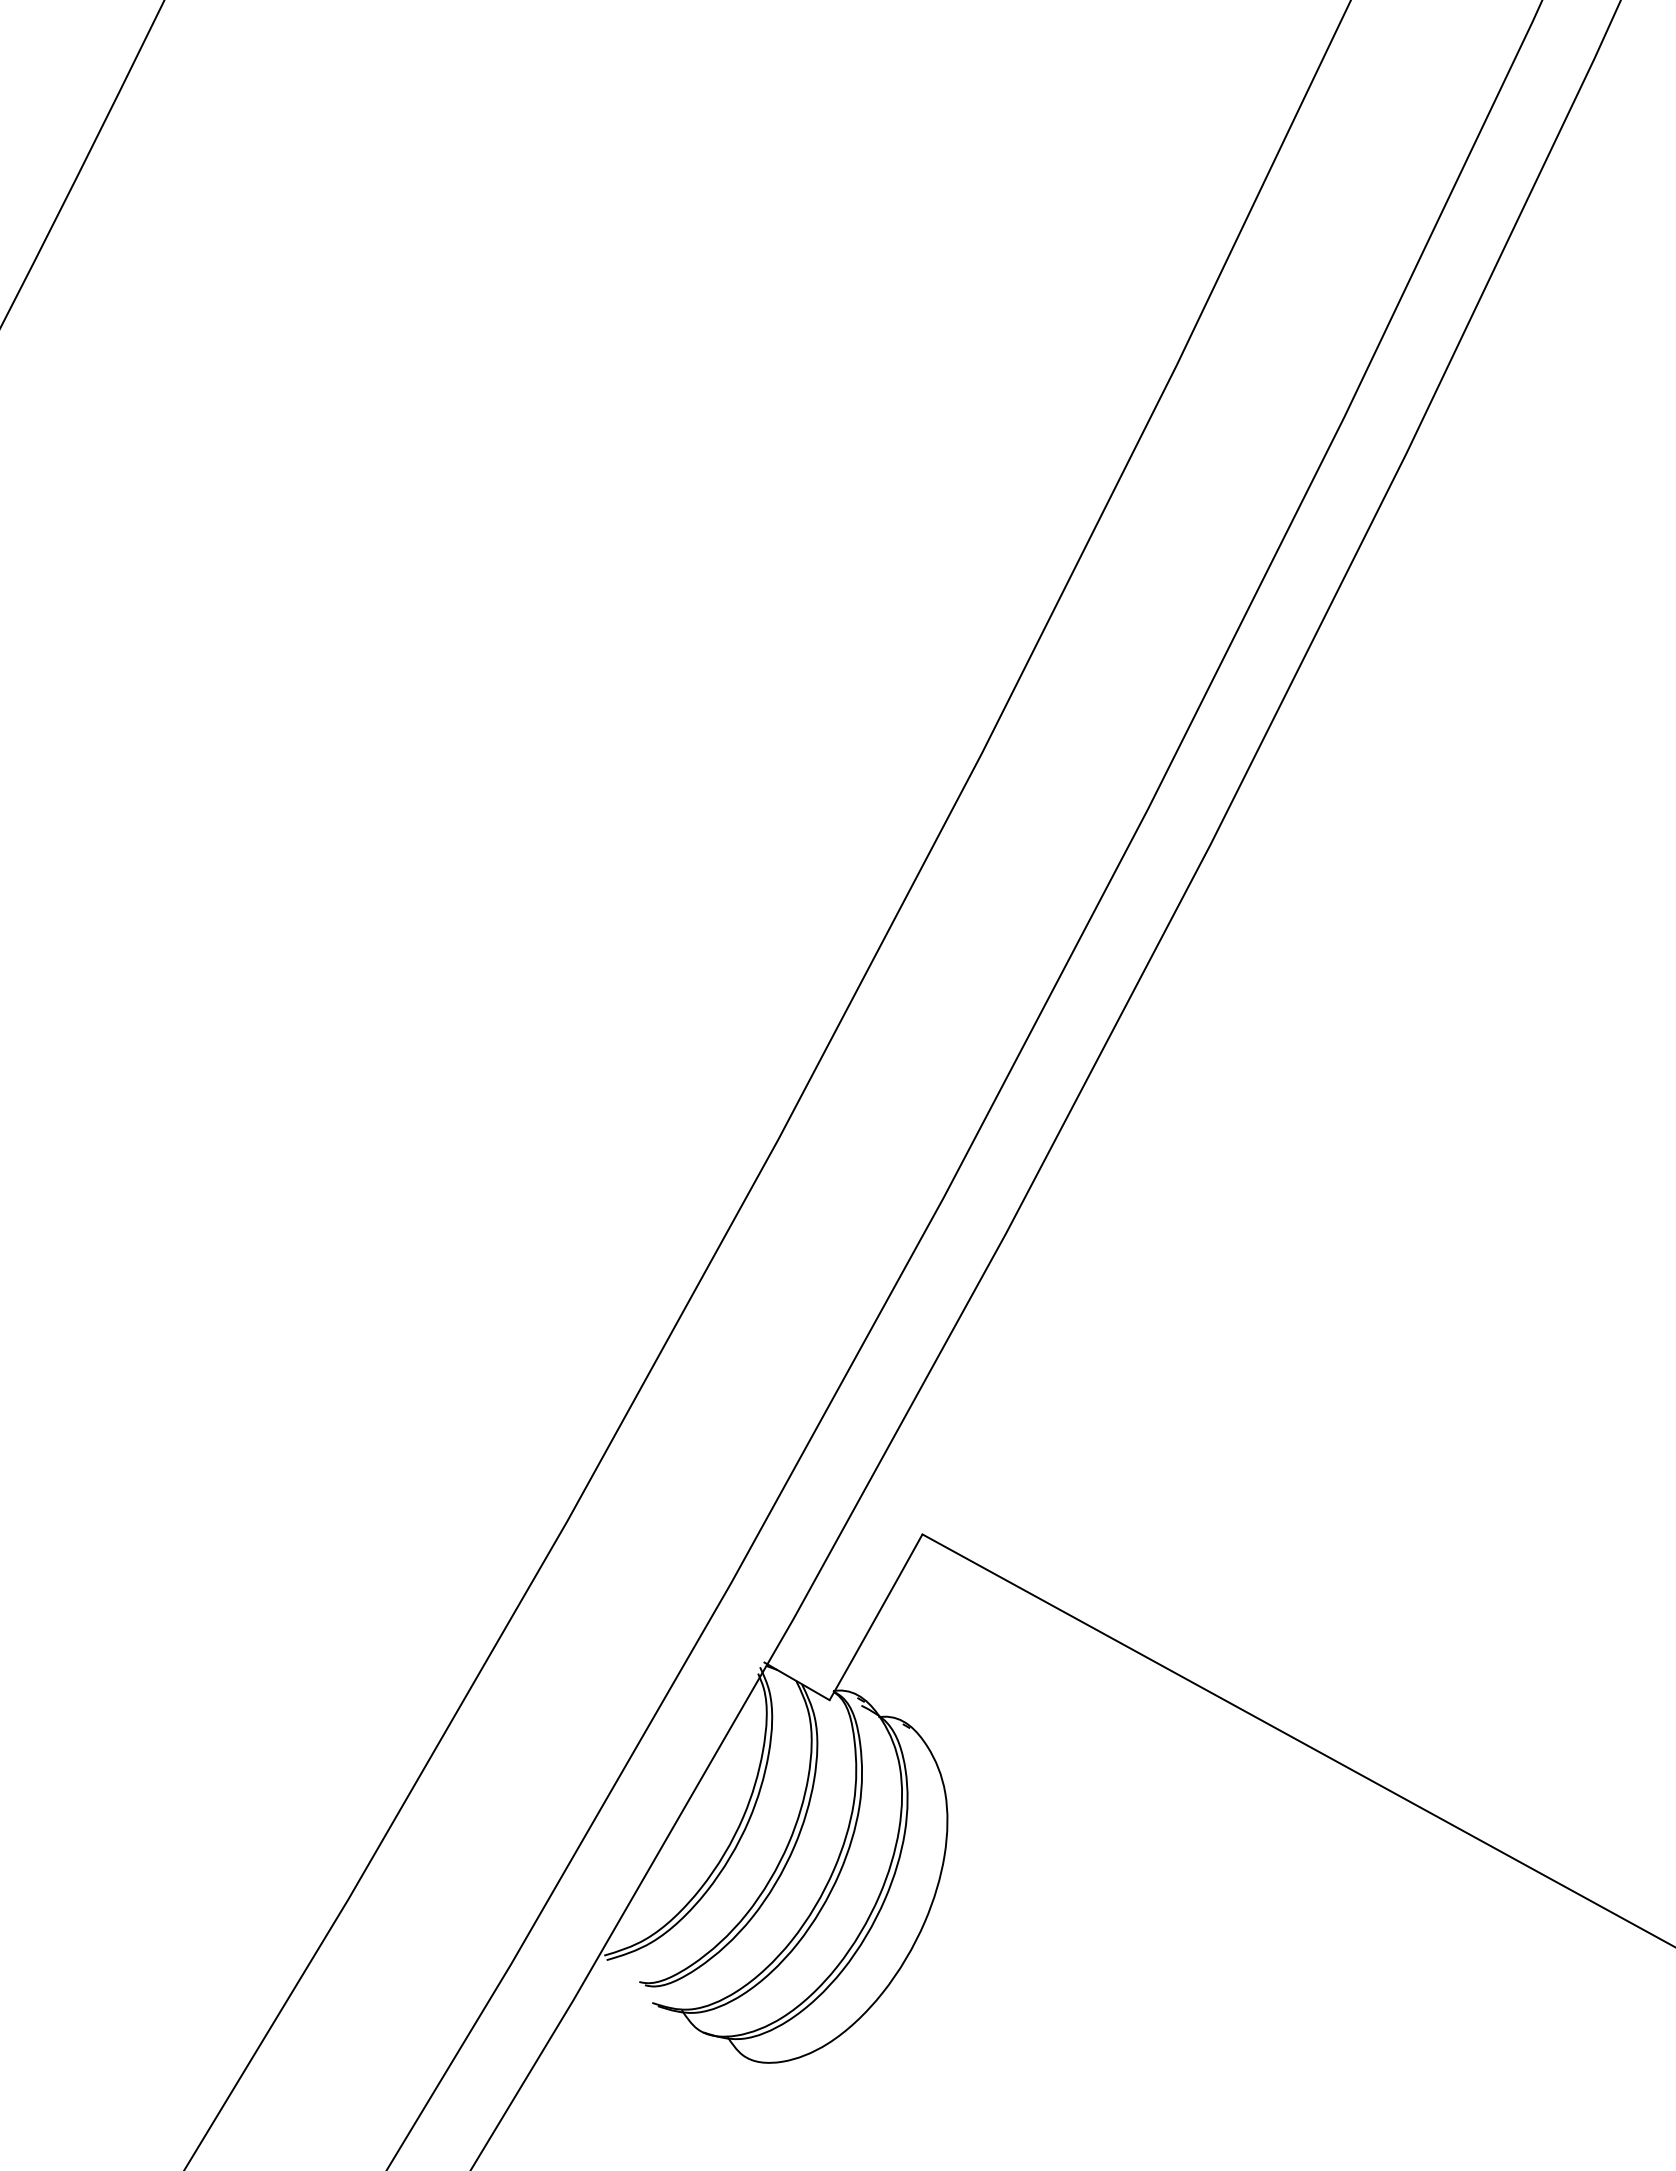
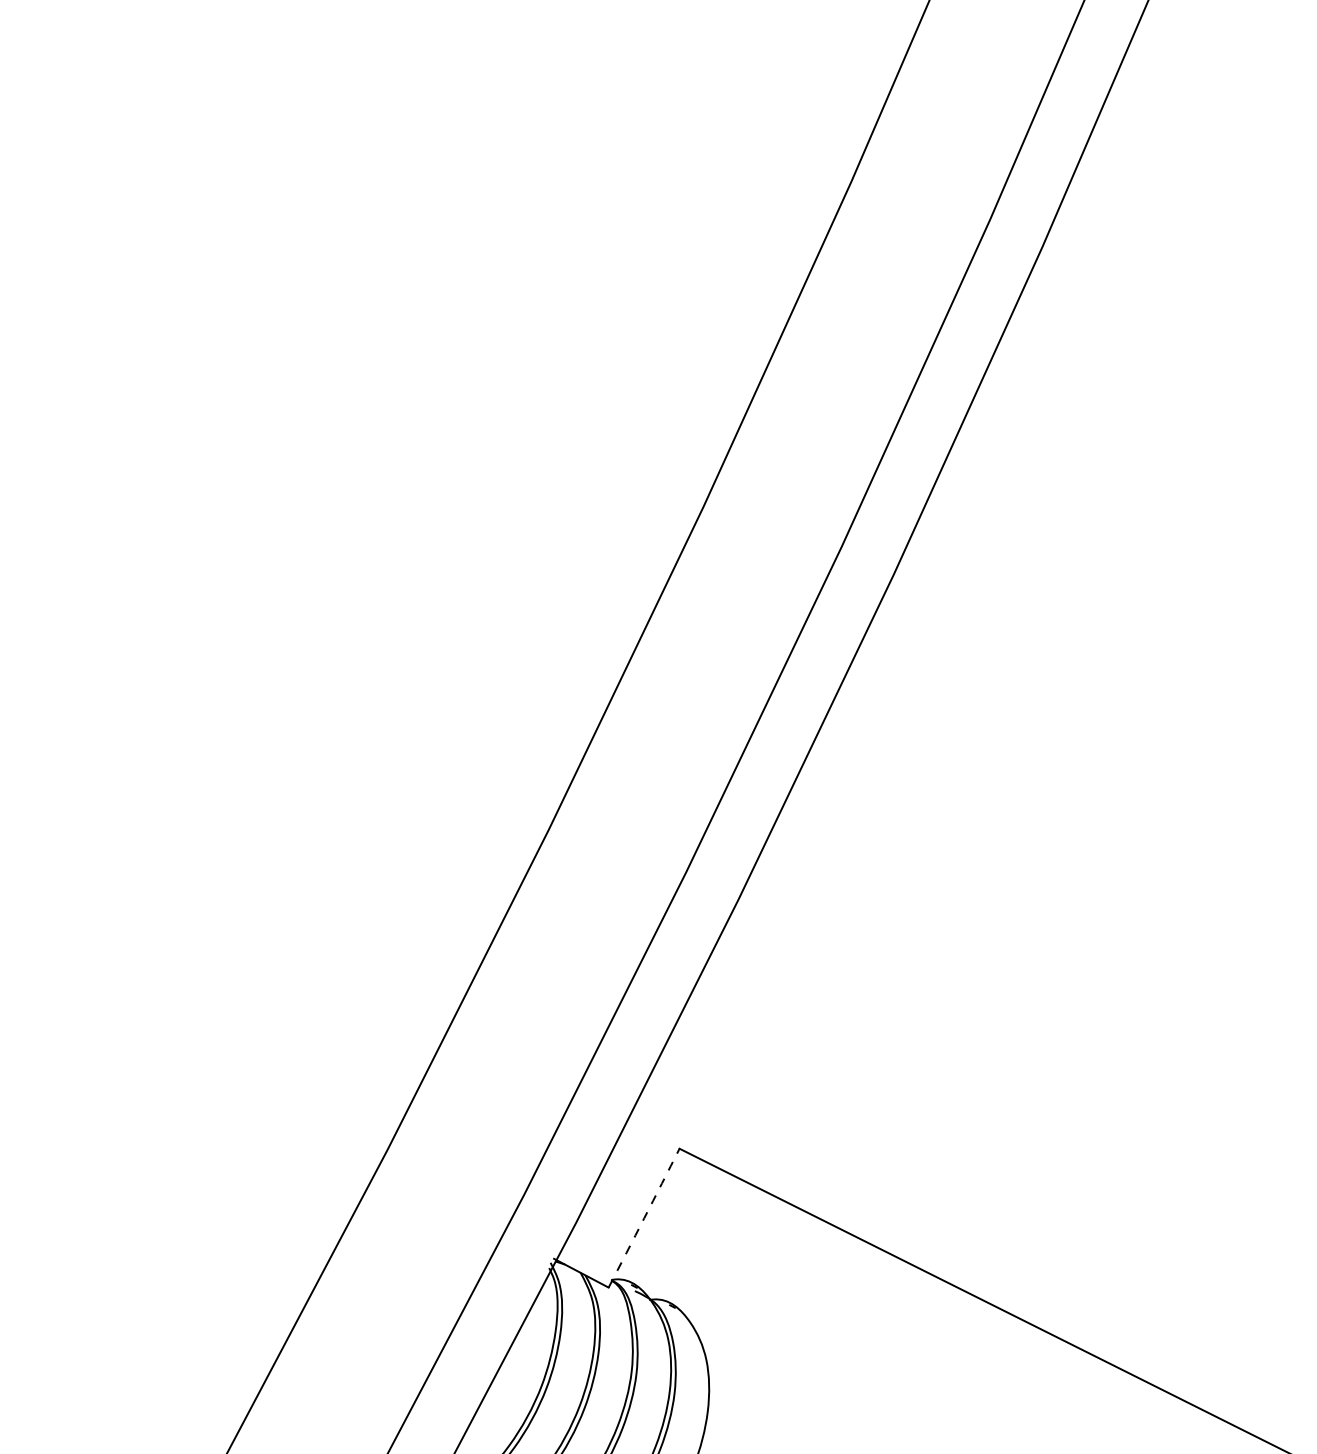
arc: (876, 1617) -> (644, 1218), solid -> dashed

